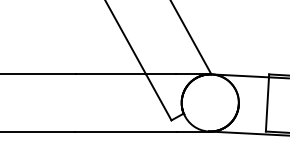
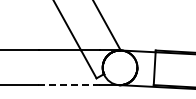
line: (125, 132) -> (68, 85), solid -> dashed

